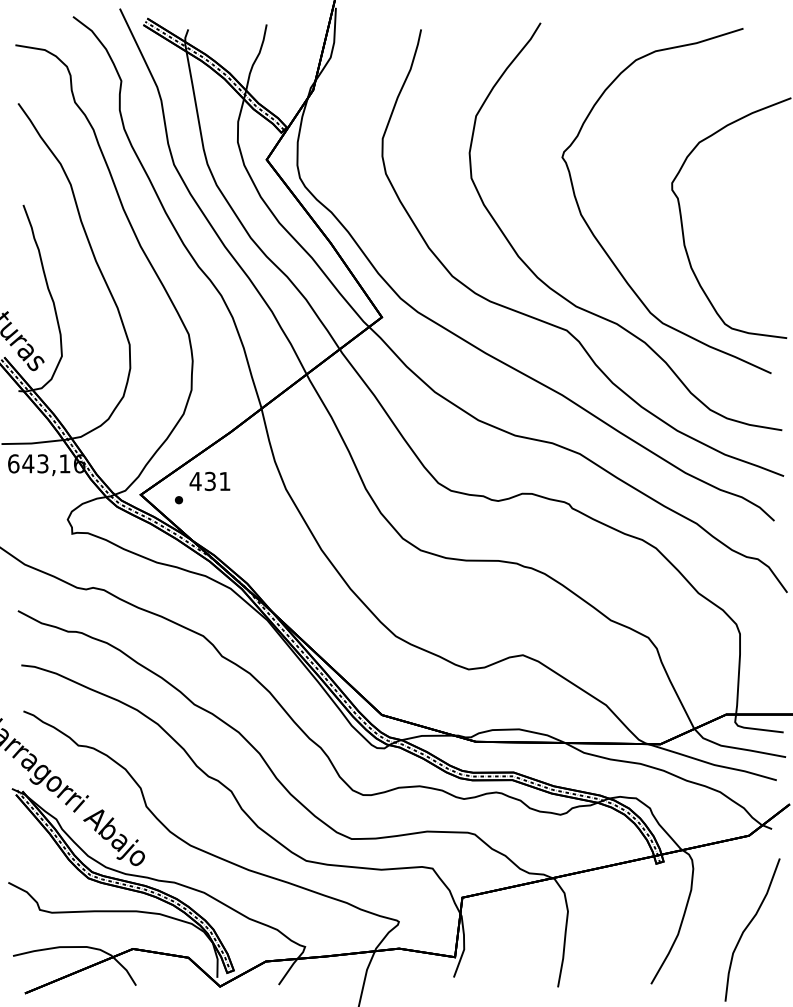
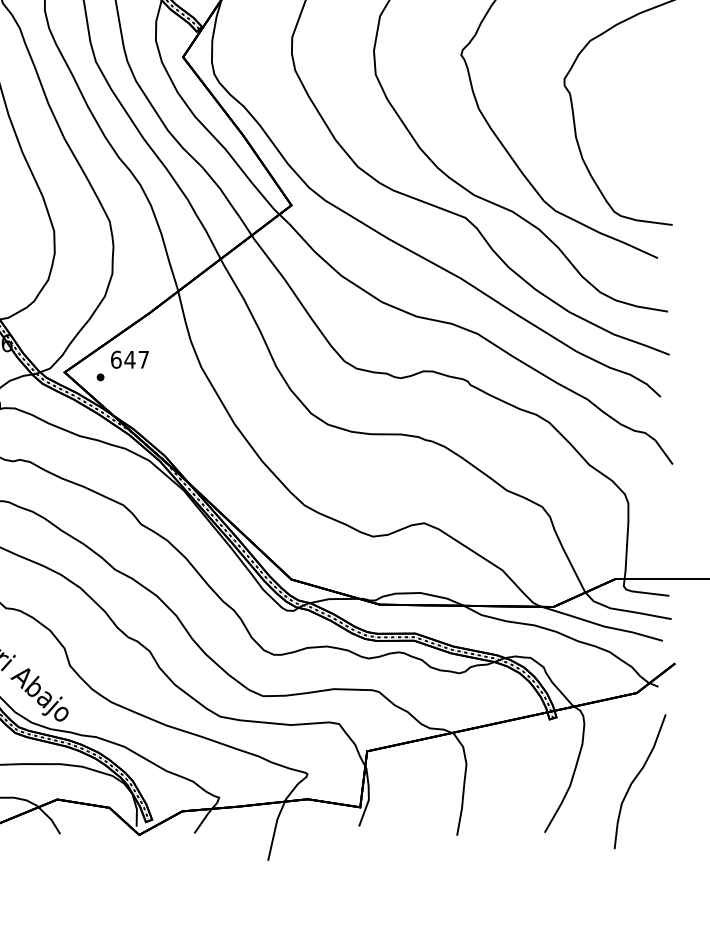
text: (209, 481) -> (129, 359), 431 -> 647

